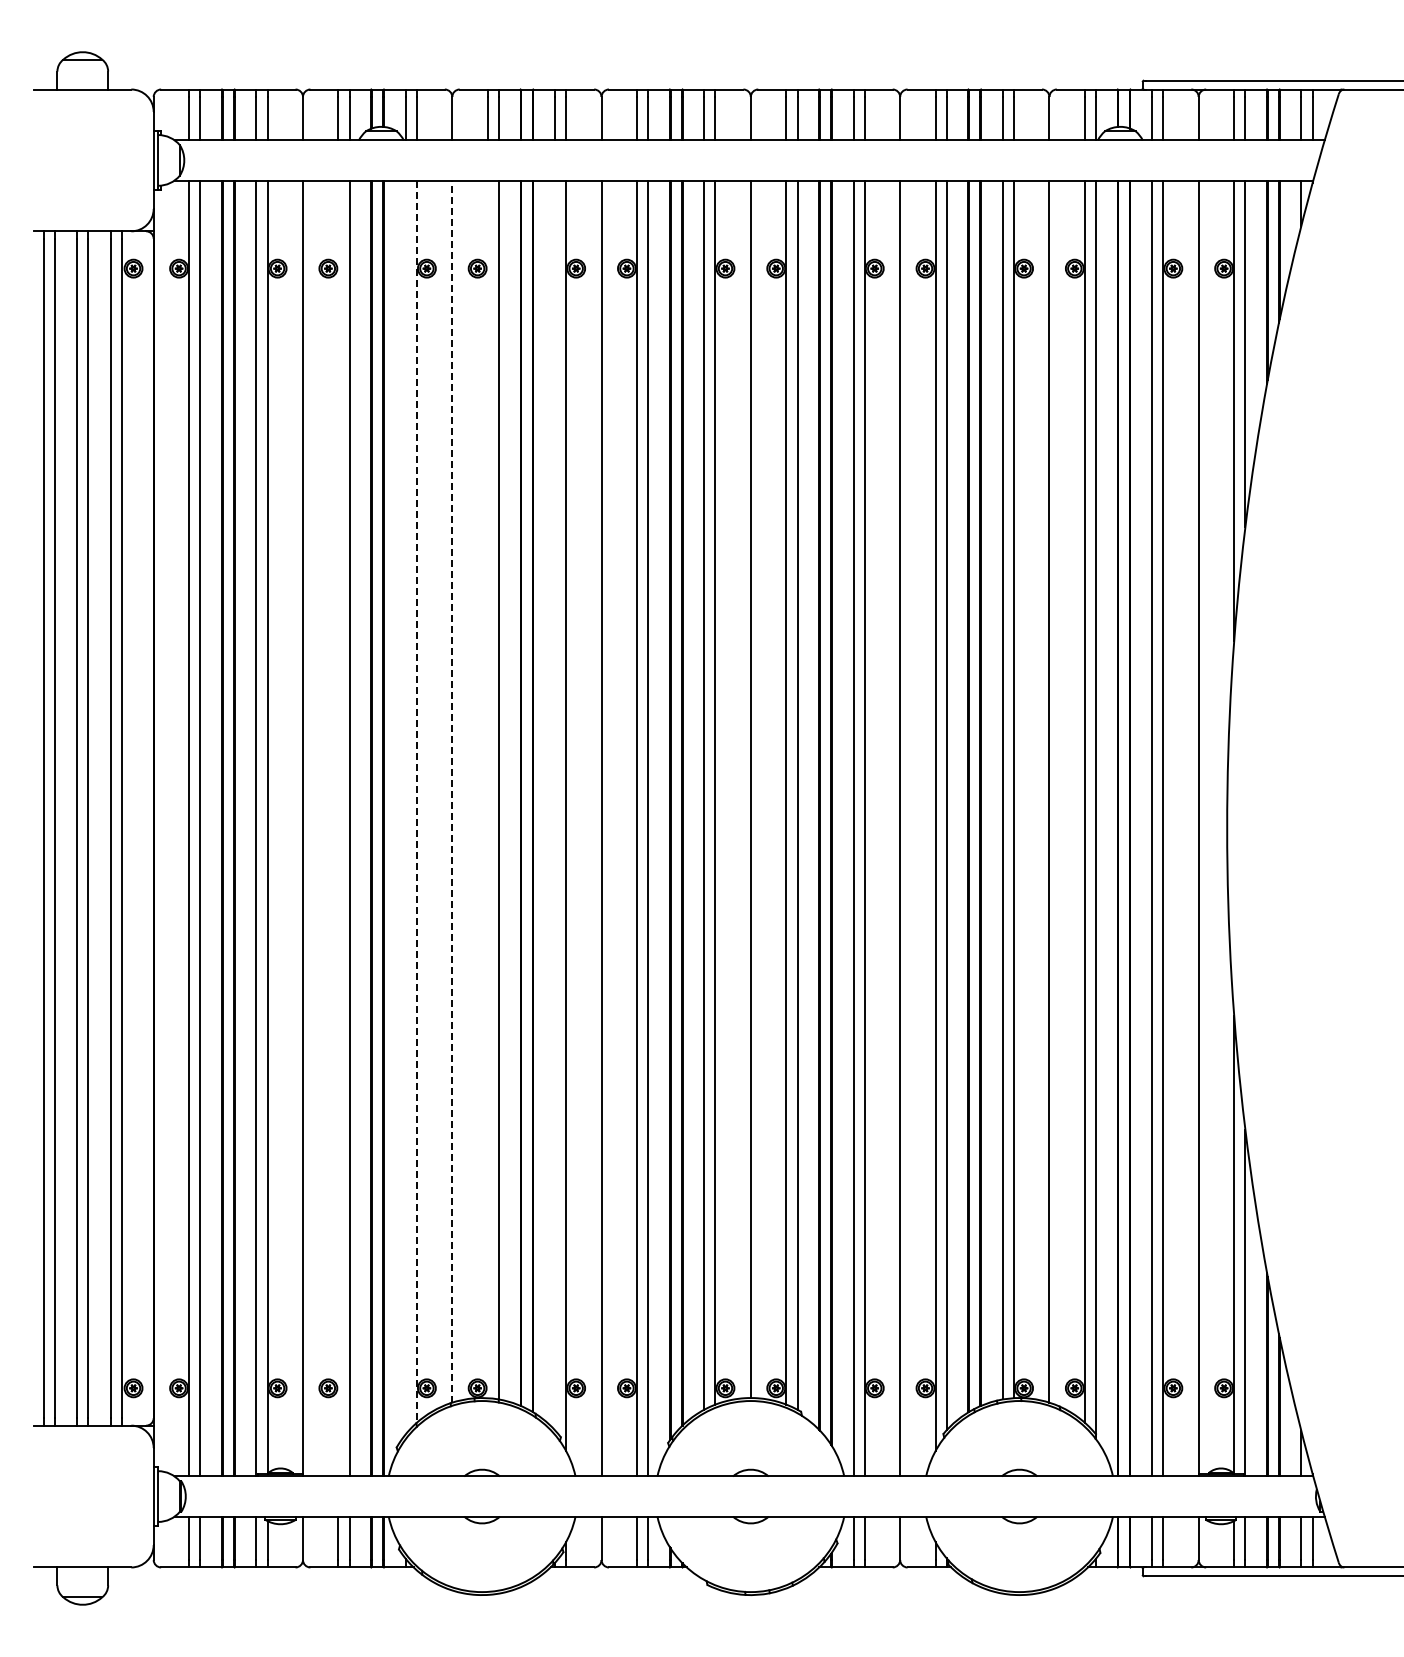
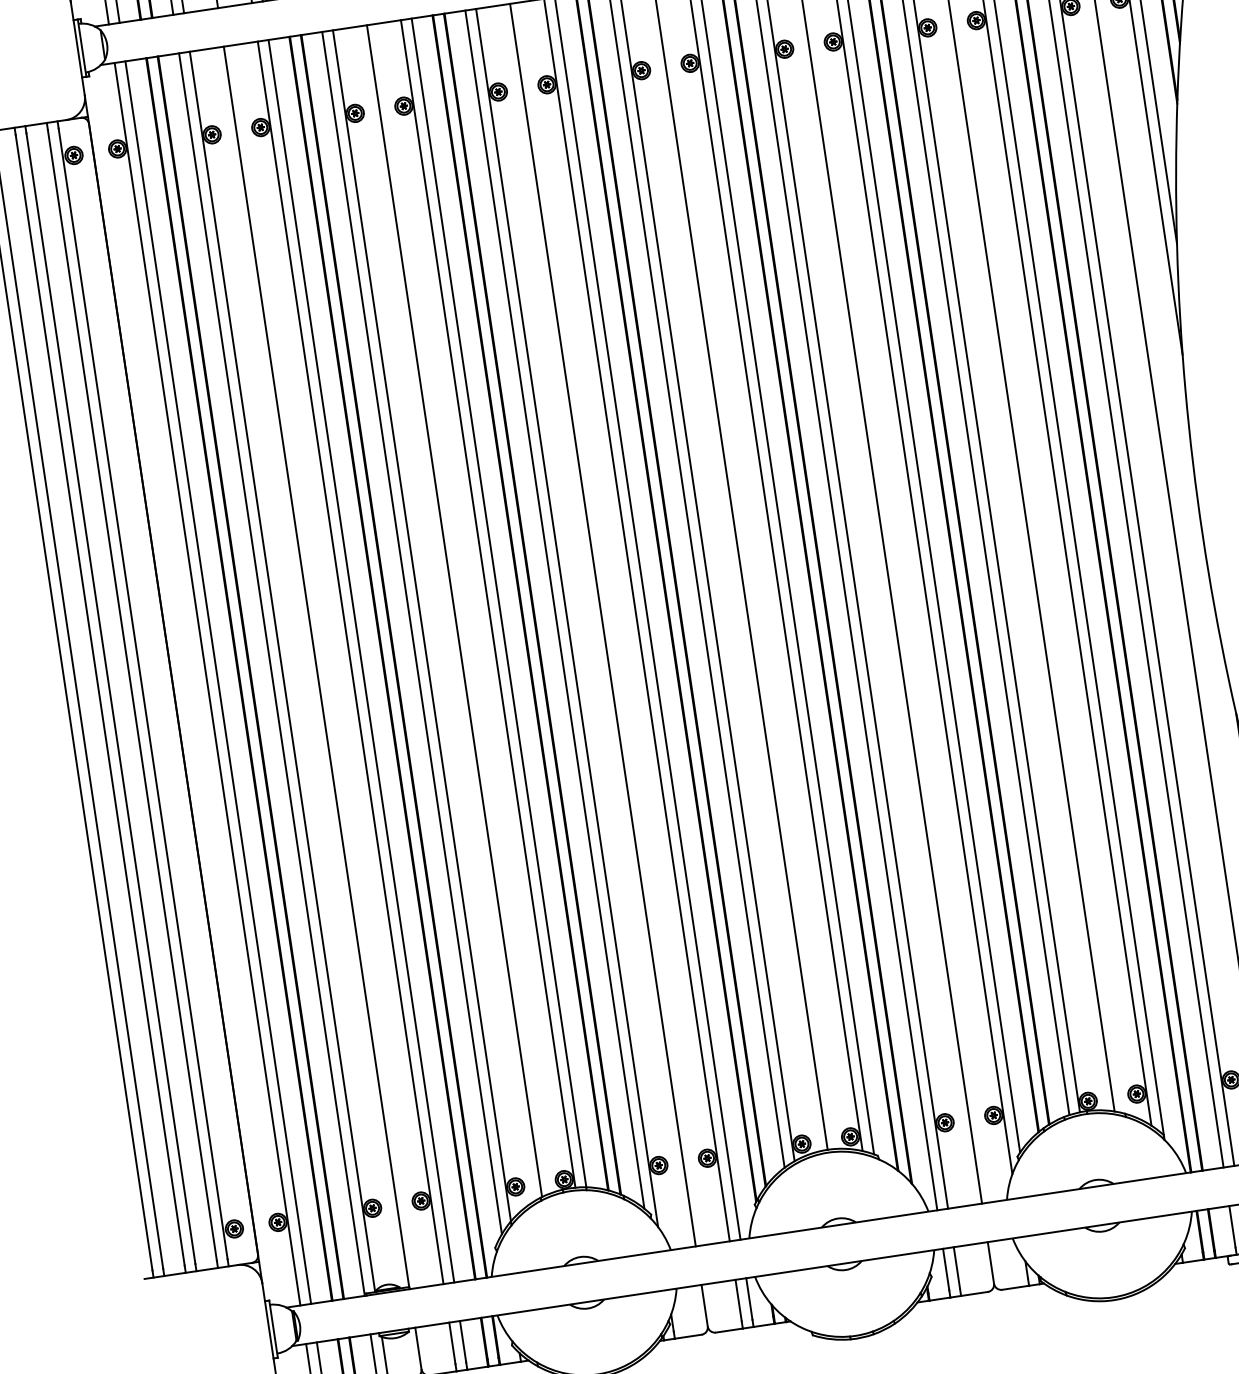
line: (487, 789) -> (487, 604), added
line: (452, 791) -> (454, 611), dashed -> solid
line: (416, 802) -> (421, 626), dashed -> solid
line: (554, 805) -> (554, 609), added
line: (405, 807) -> (411, 633), added
line: (338, 828) -> (350, 662), added

